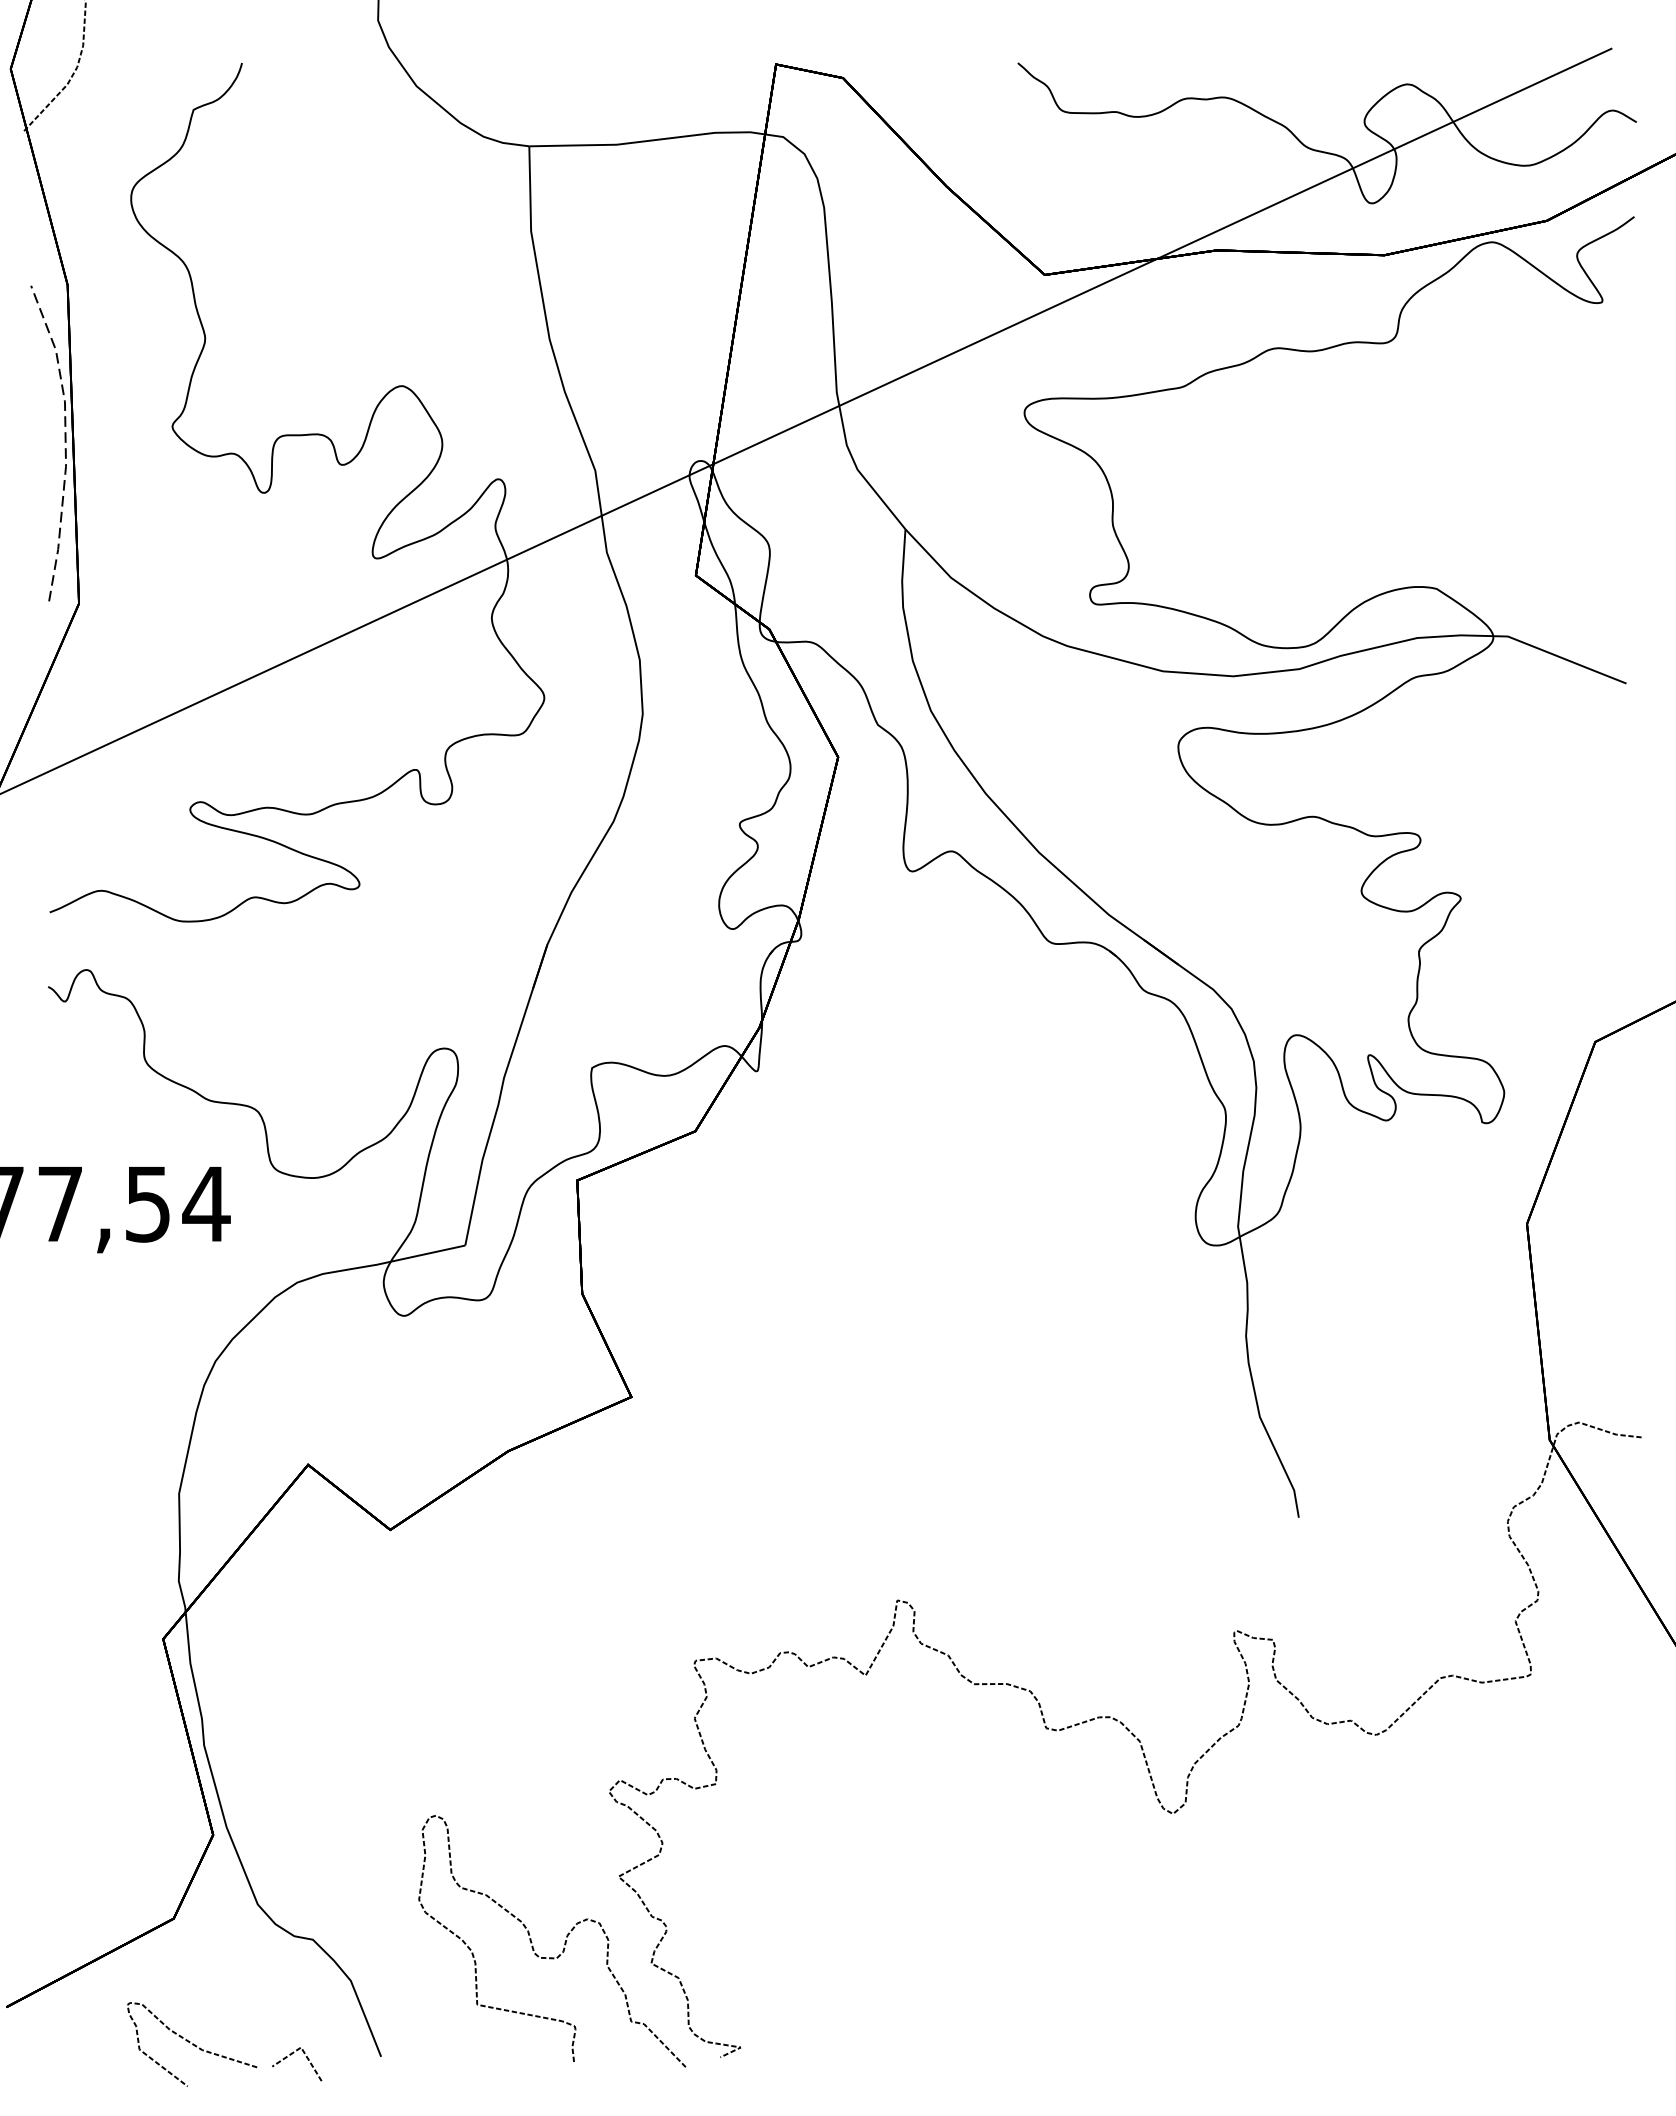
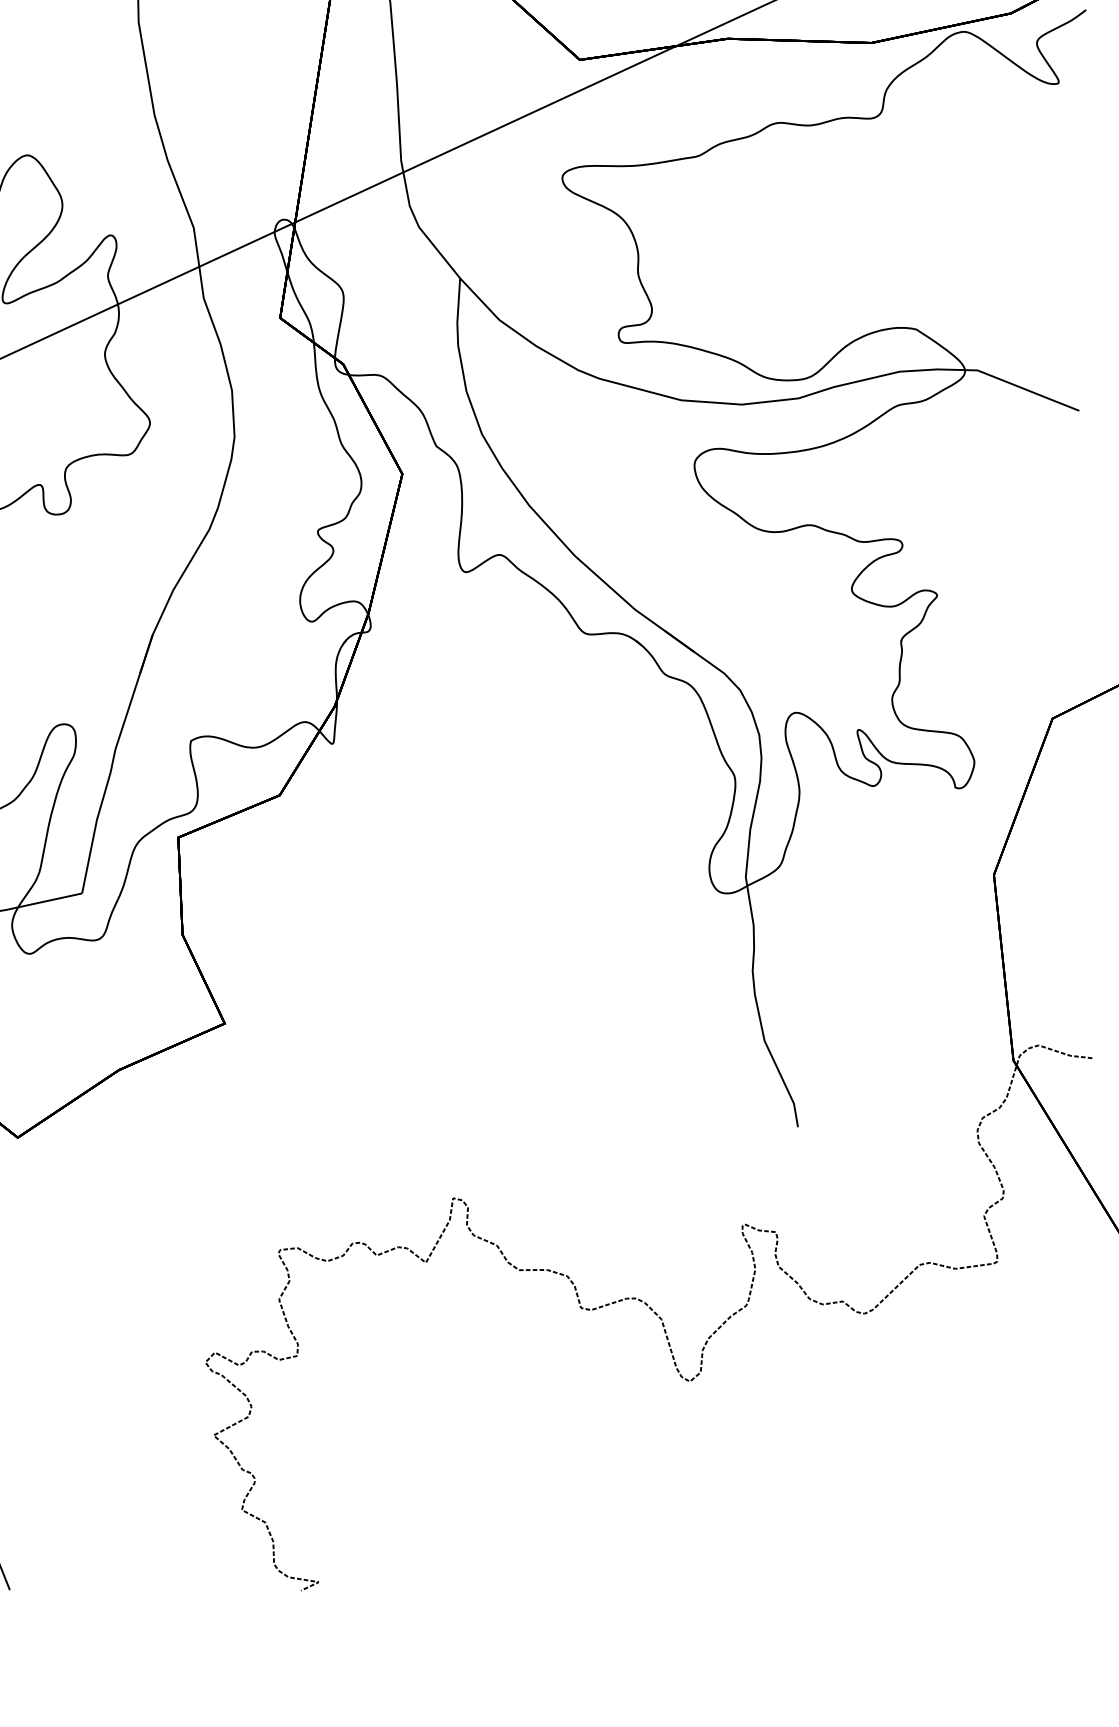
curve: (564, 1942) -> (167, 1491), removed

